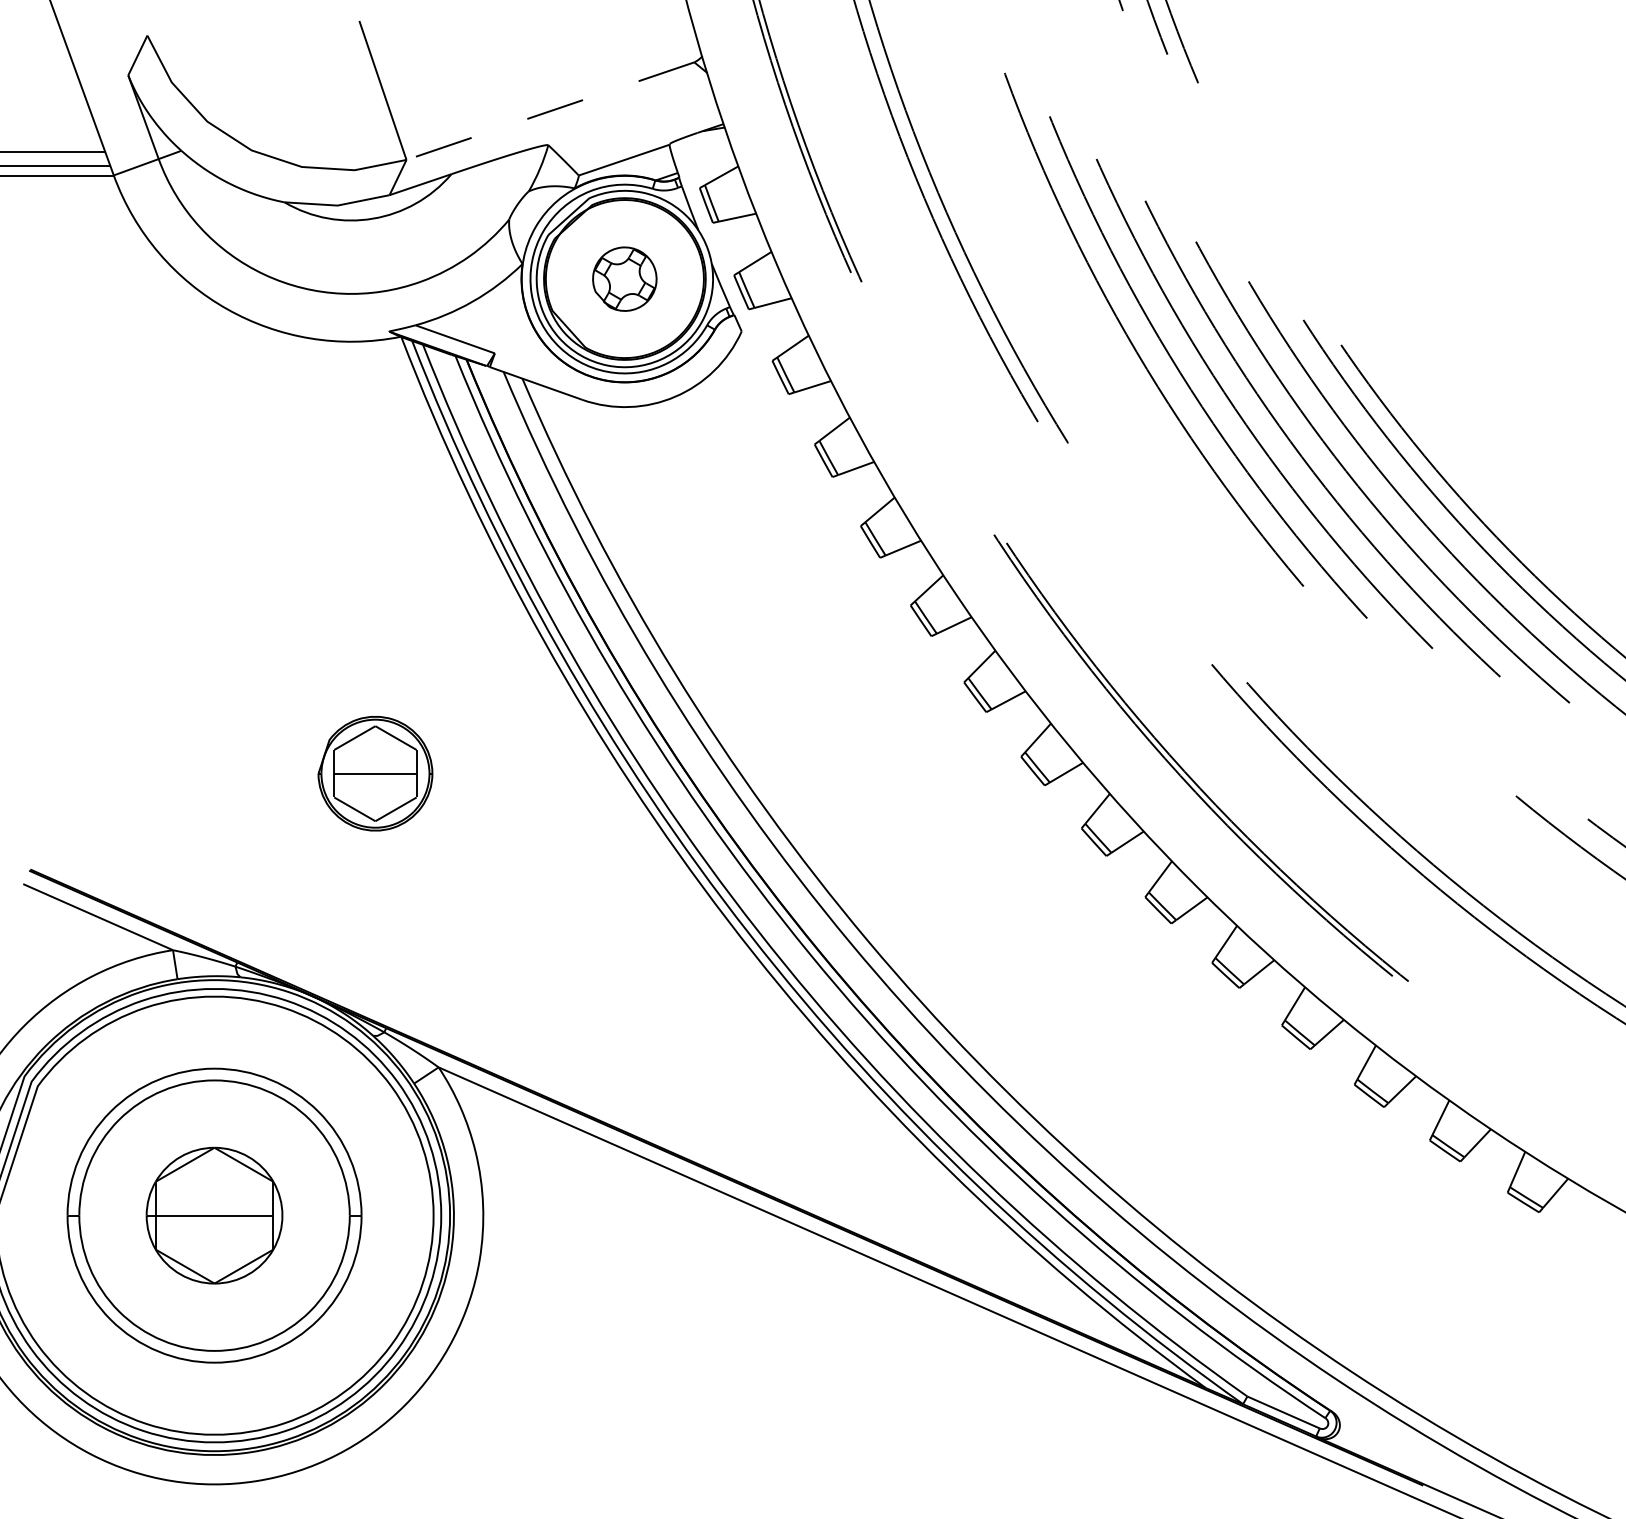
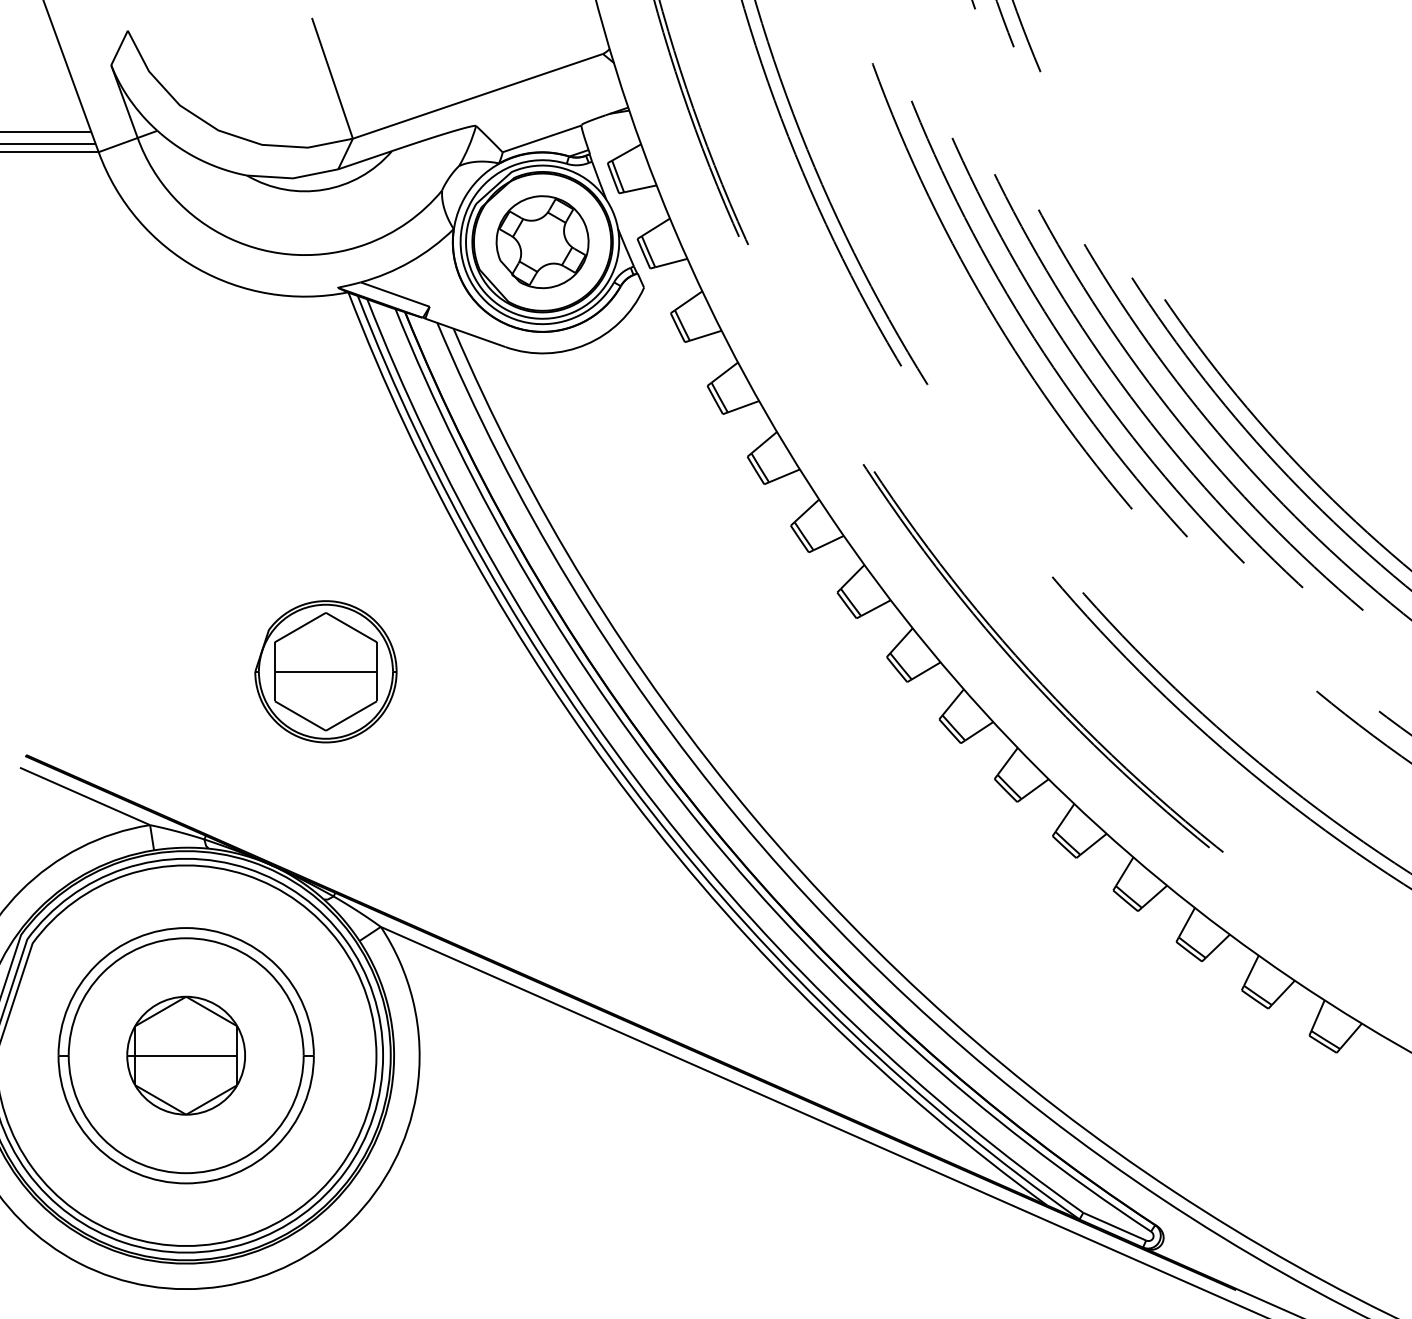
line: (549, 111) -> (477, 96), dashed -> solid
part: (624, 279) -> (542, 242), size x1.67
part: (374, 773) -> (325, 671), size x1.43

